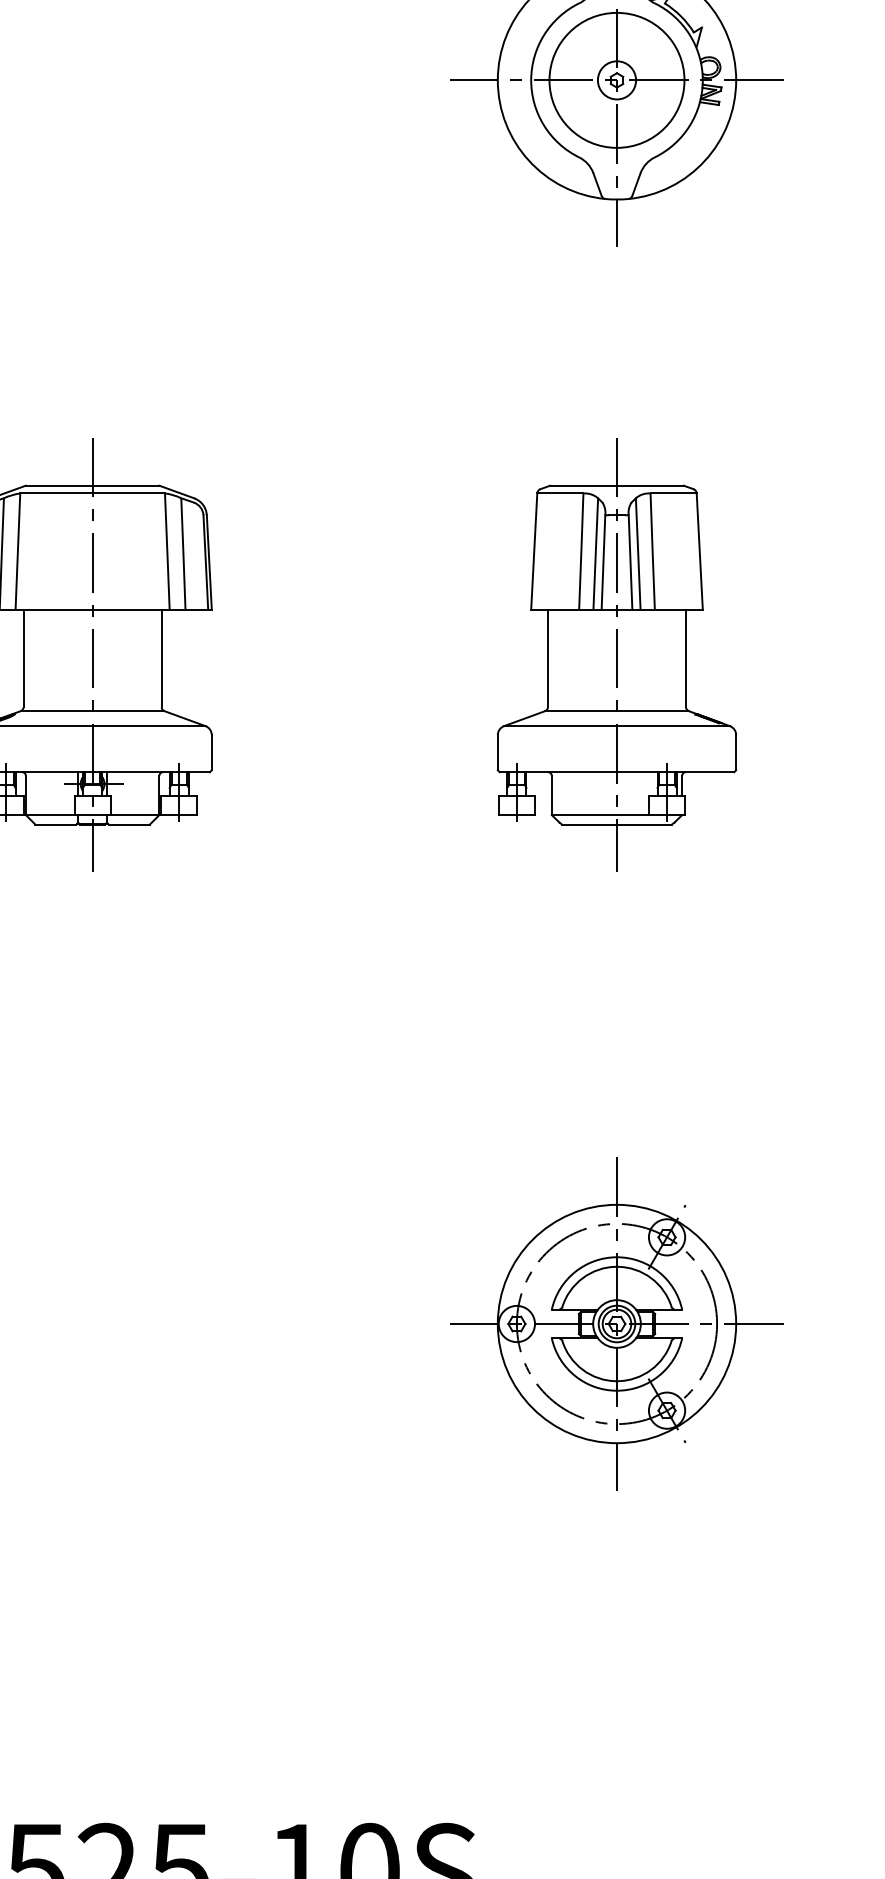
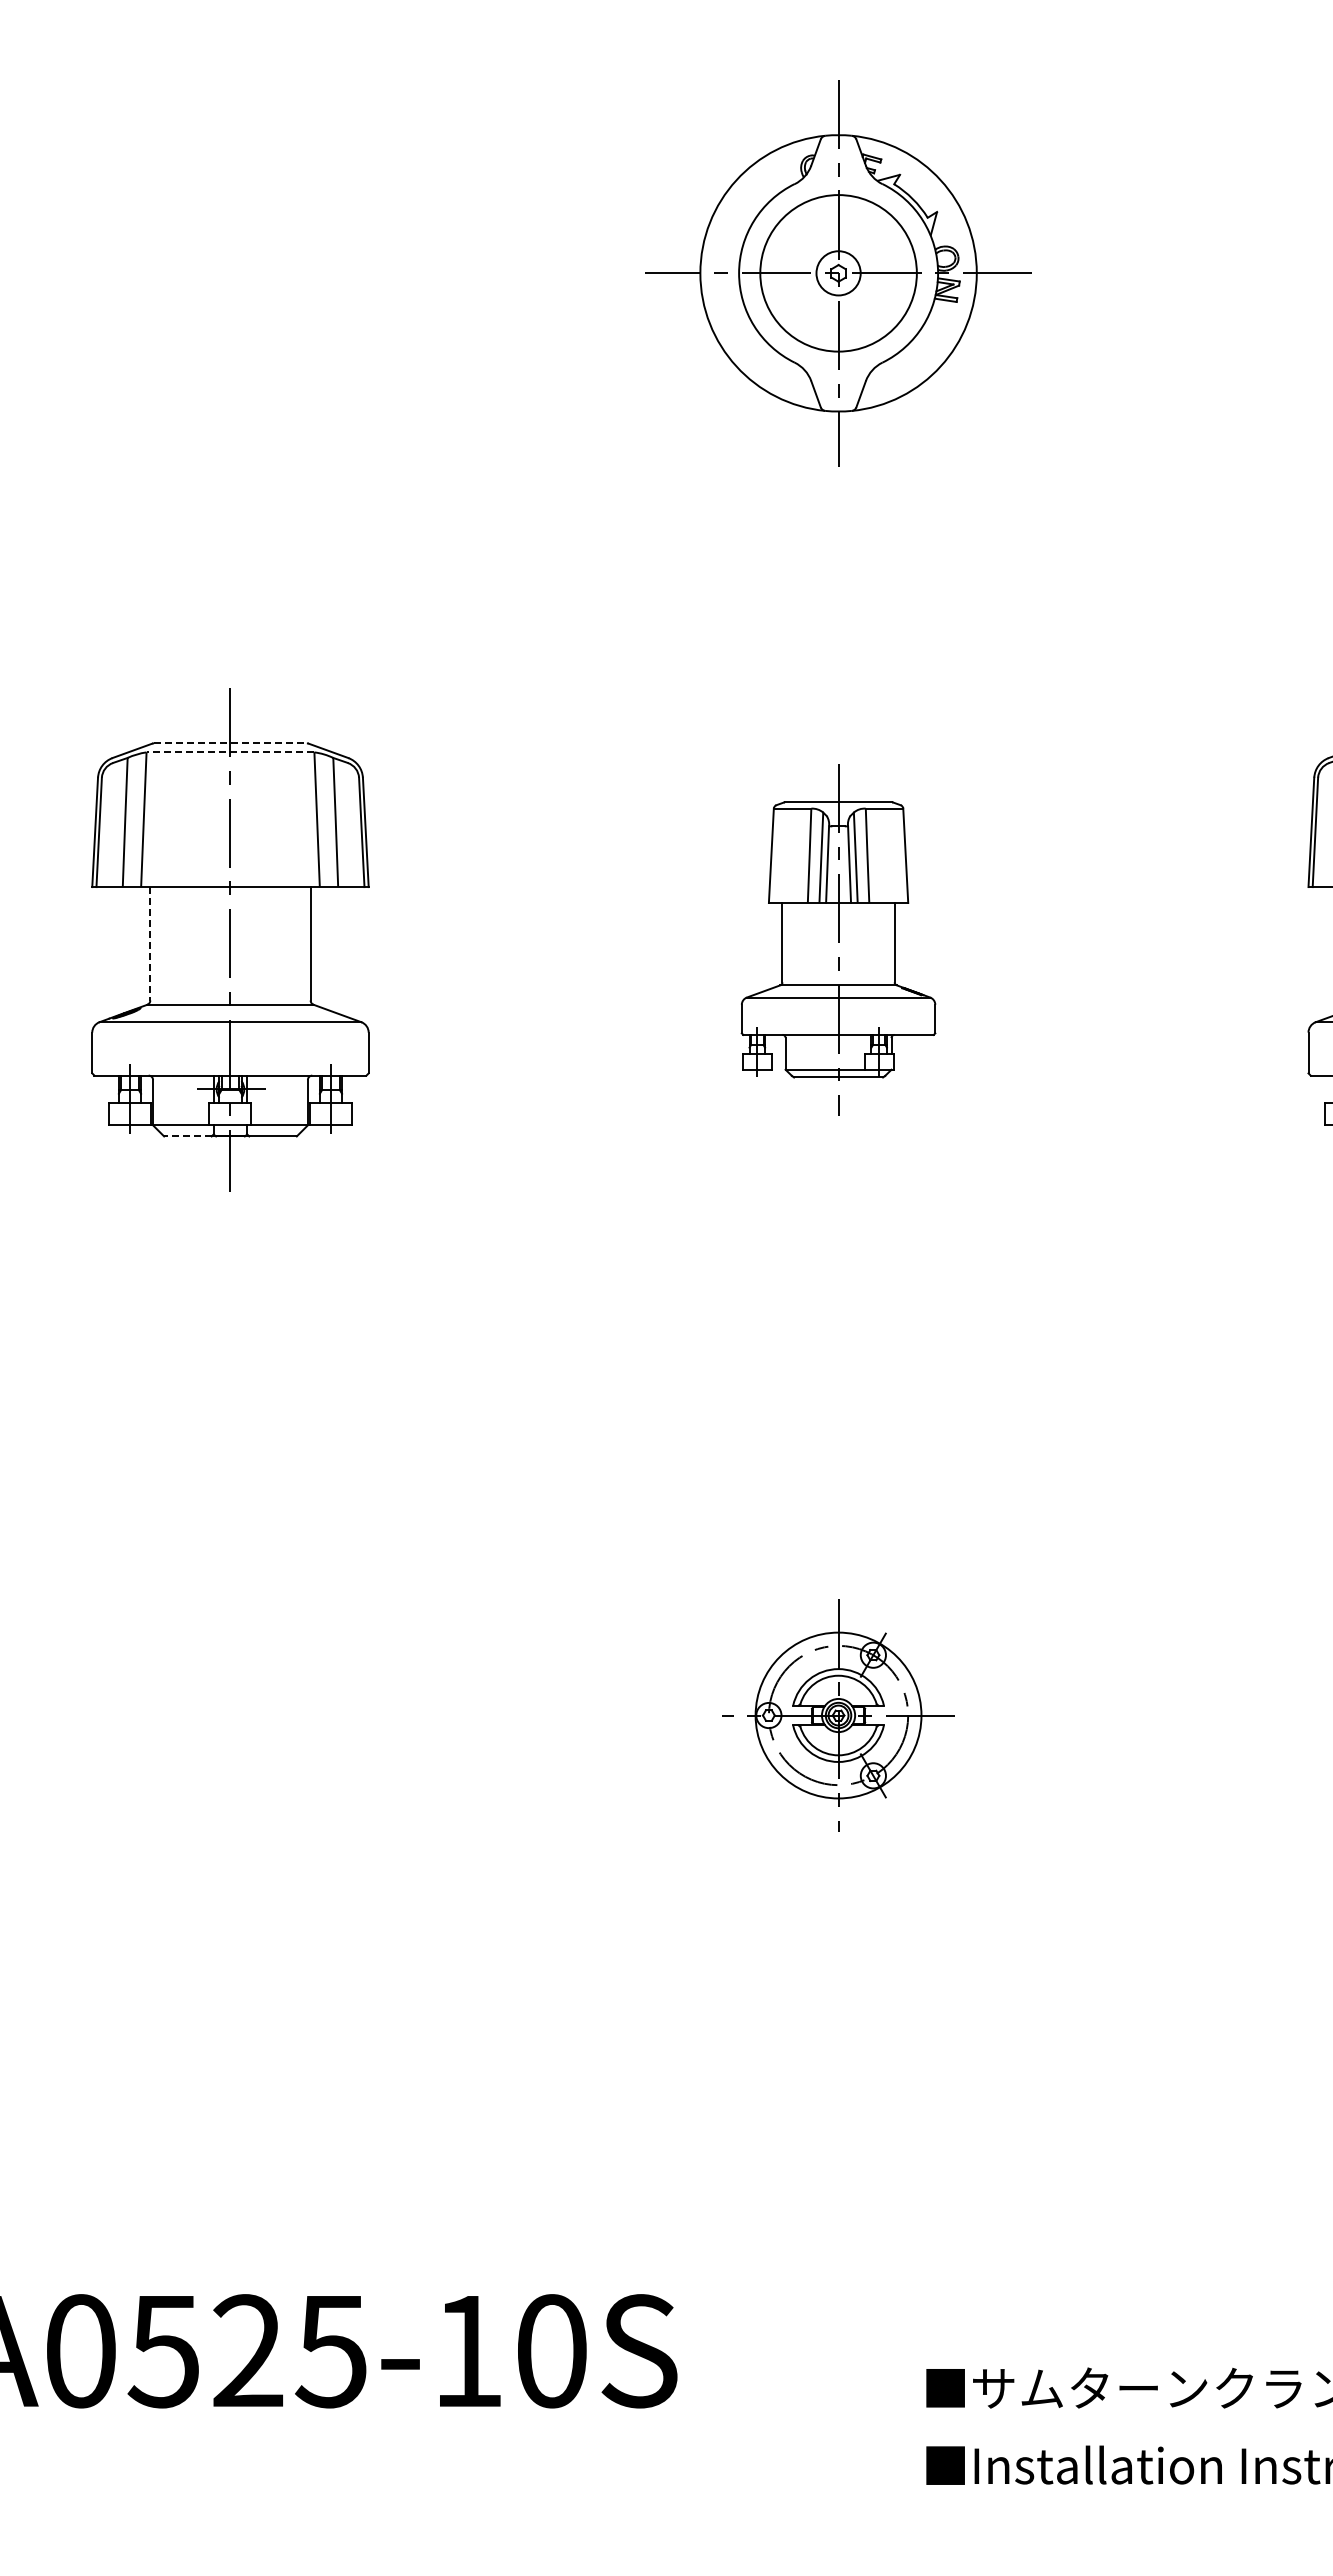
line: (92, 485) -> (230, 743), solid -> dashed
line: (92, 493) -> (230, 752), solid -> dashed
part: (616, 654) -> (838, 939), size x0.7
line: (23, 658) -> (150, 943), solid -> dashed
line: (55, 824) -> (187, 1136), solid -> dashed
part: (616, 1323) -> (838, 1715), size x0.6

